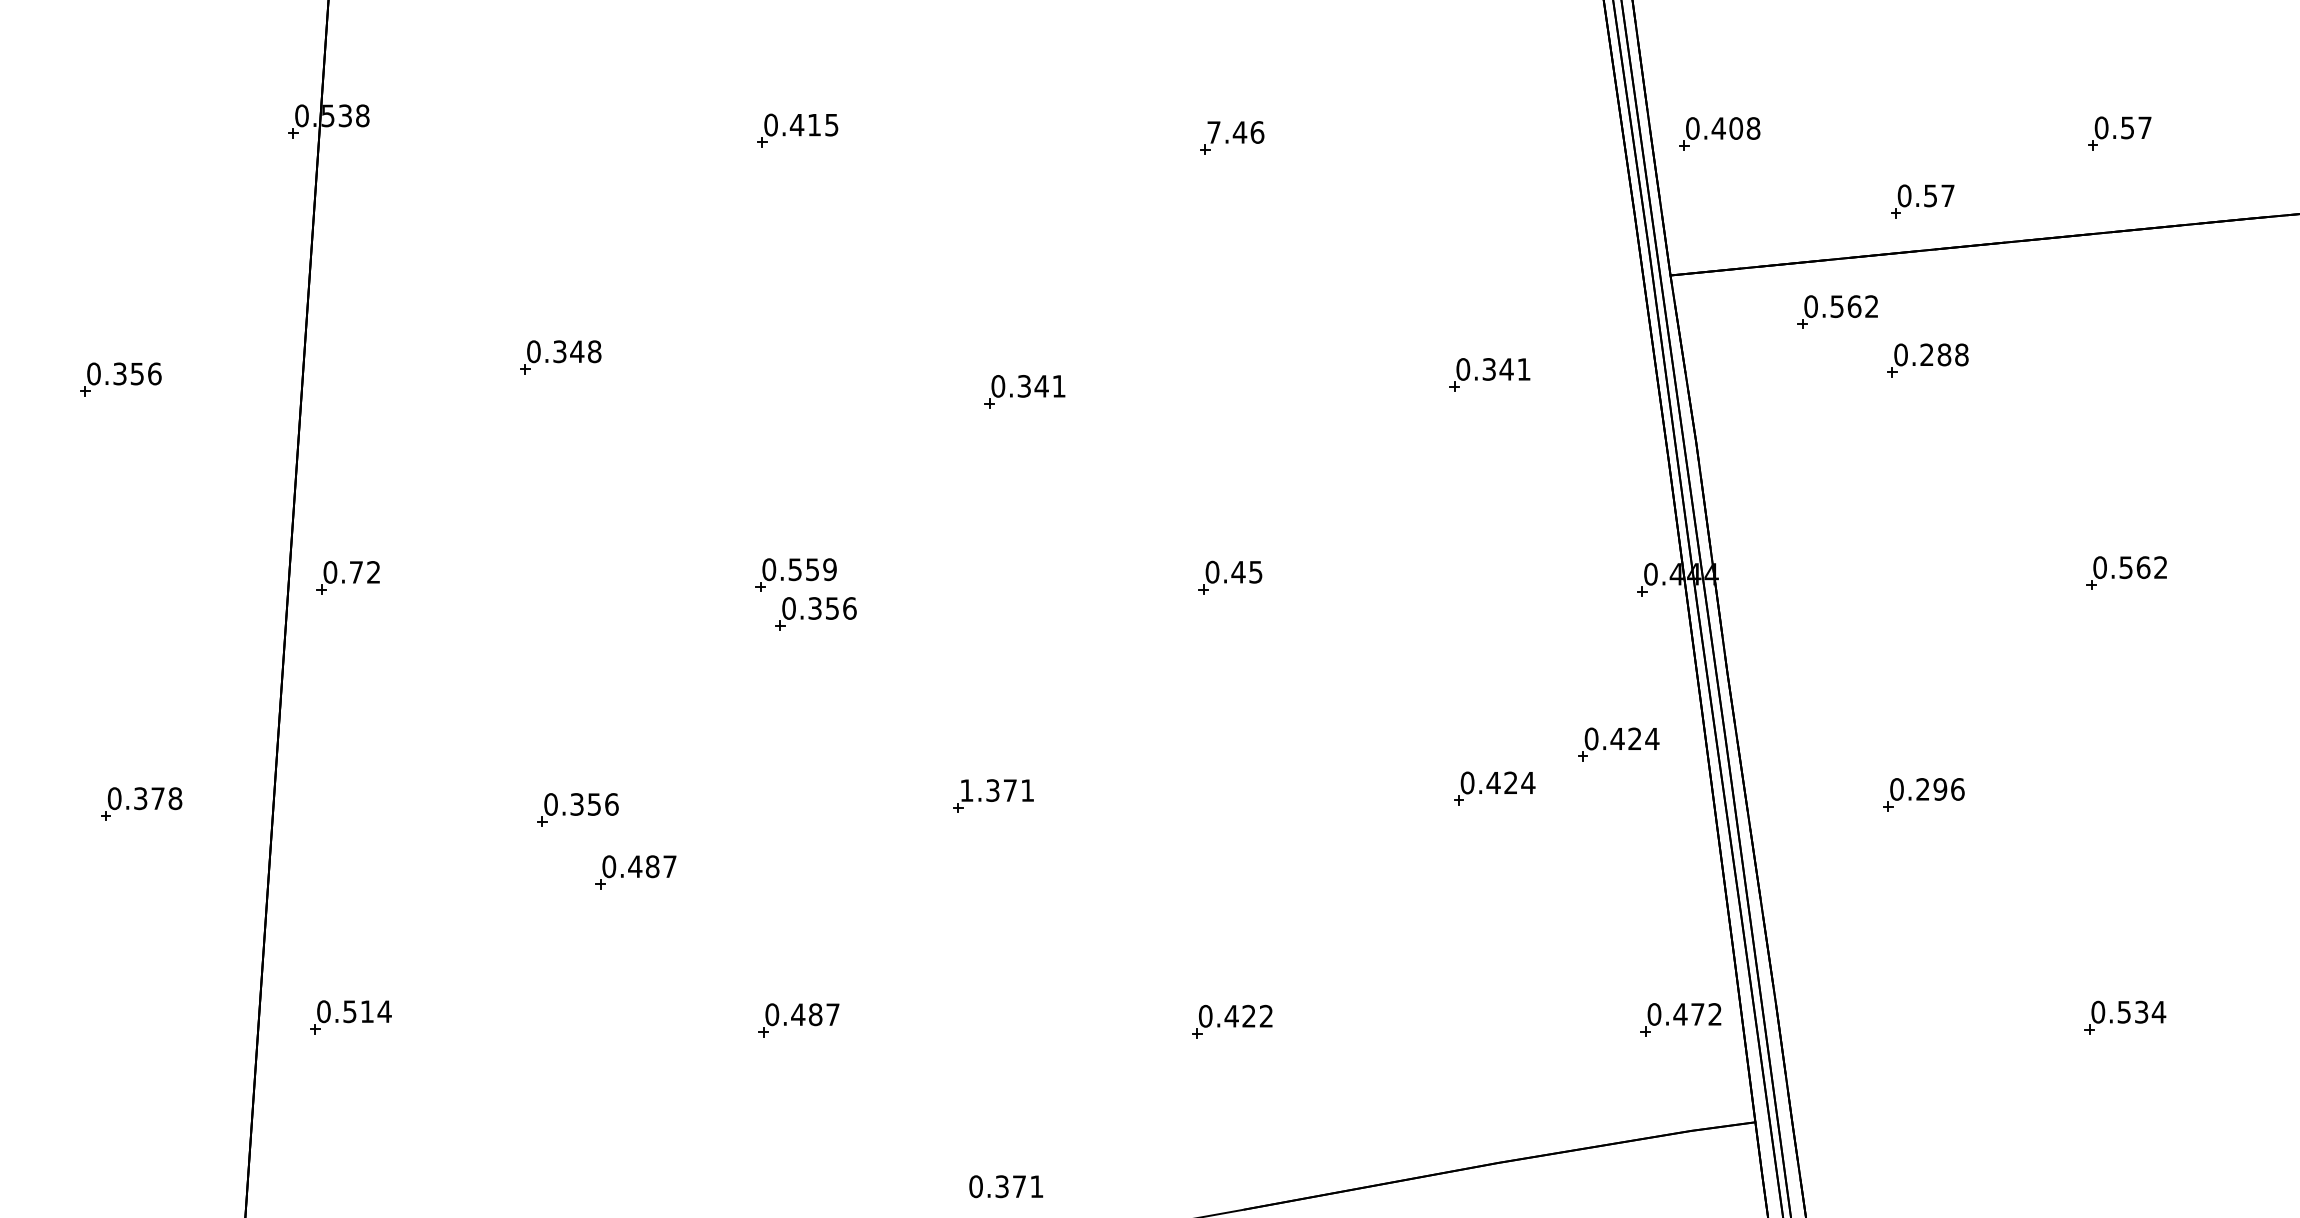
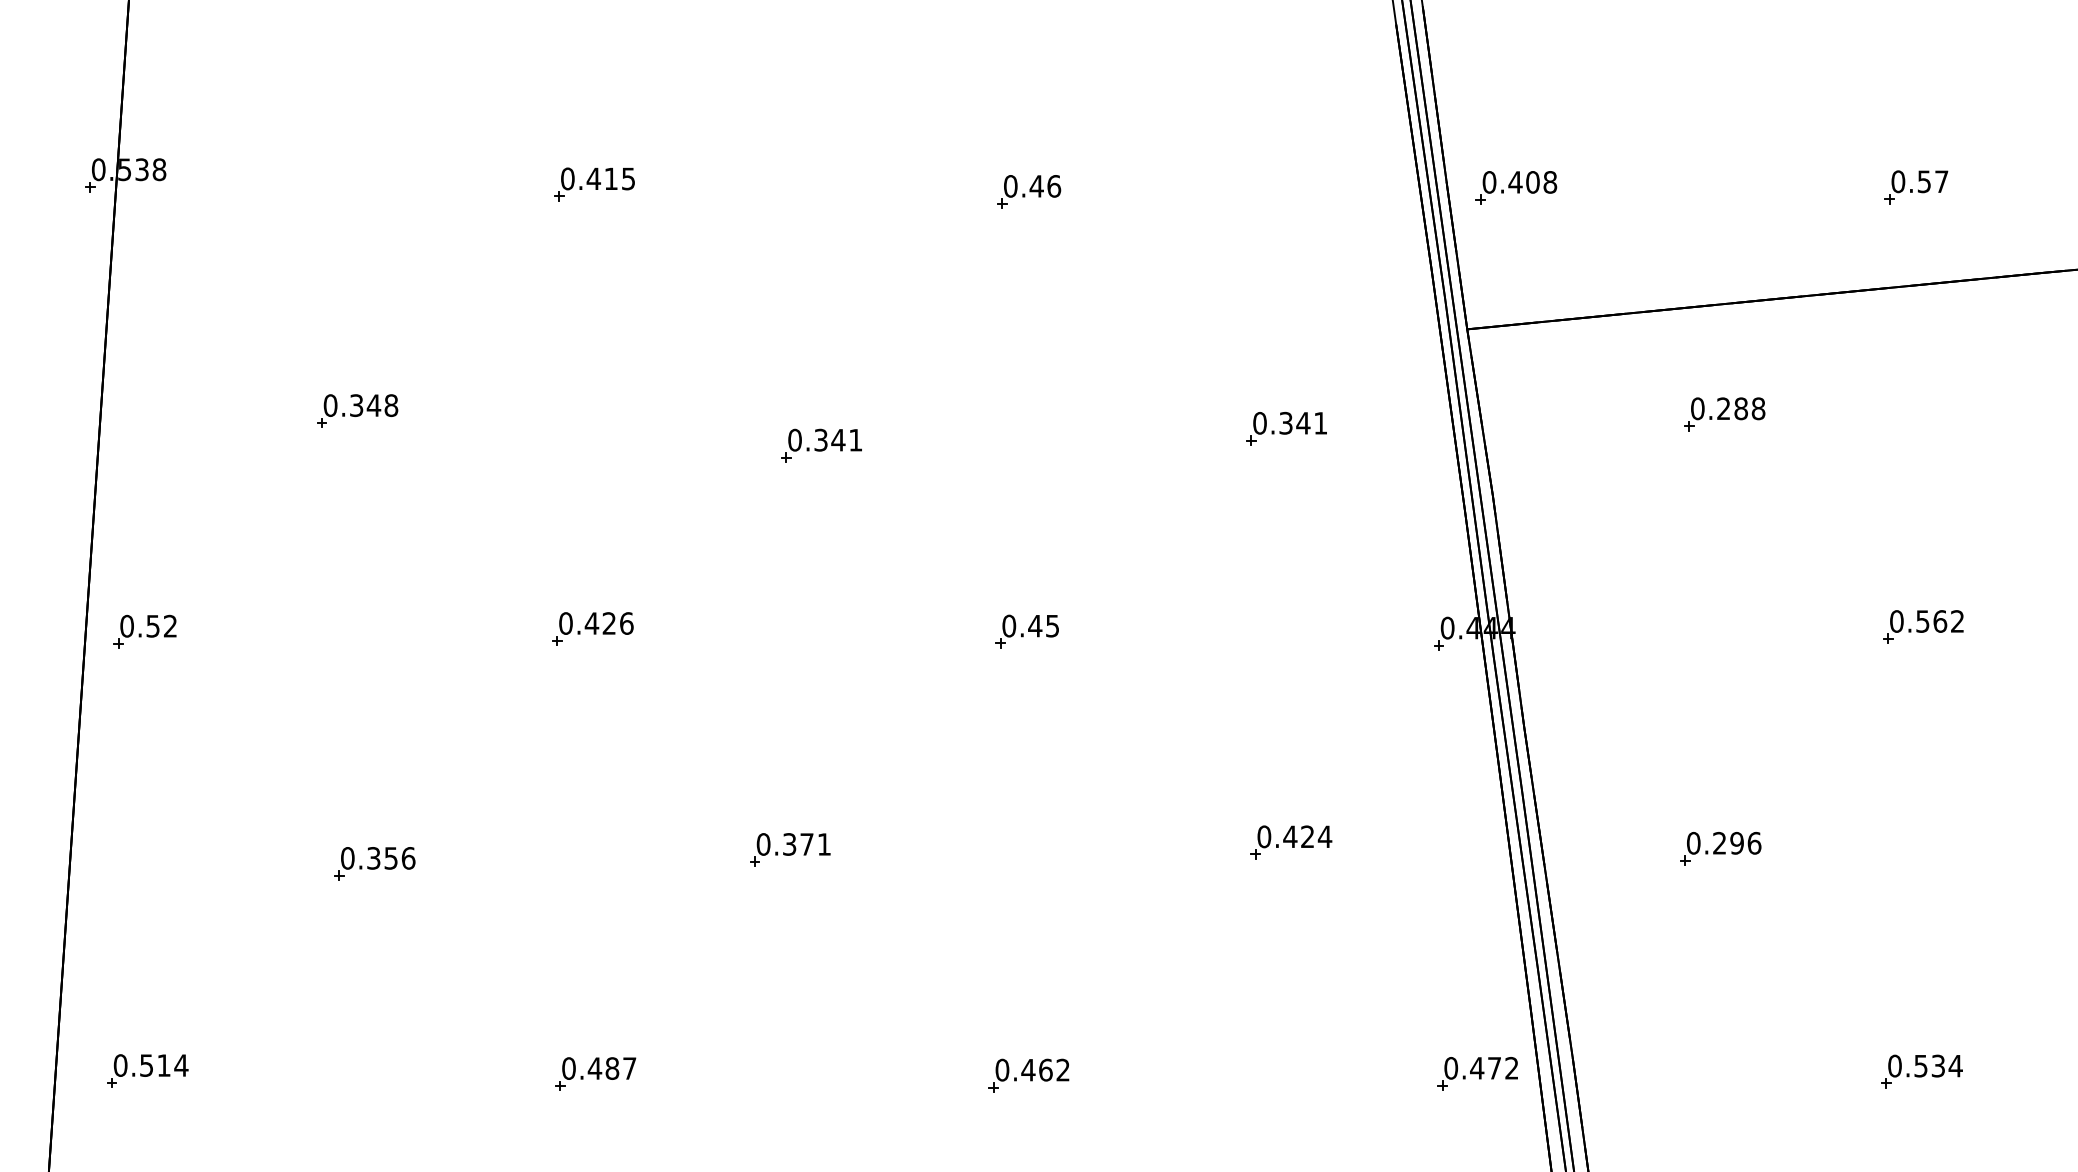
text: (1213, 132) -> (1010, 186), 7.46 -> 0.46
part: (1922, 201) -> (1719, 255), removed
part: (1837, 311) -> (1634, 365), removed
text: (812, 569) -> (609, 623), 0.559 -> 0.426
text: (356, 572) -> (153, 626), 0.72 -> 0.52
part: (815, 613) -> (612, 667), removed
part: (1618, 744) -> (1415, 798), removed
text: (966, 790) -> (763, 844), 1.371 -> 0.371
part: (635, 872) -> (432, 926), removed
text: (1249, 1015) -> (1046, 1069), 0.422 -> 0.462

